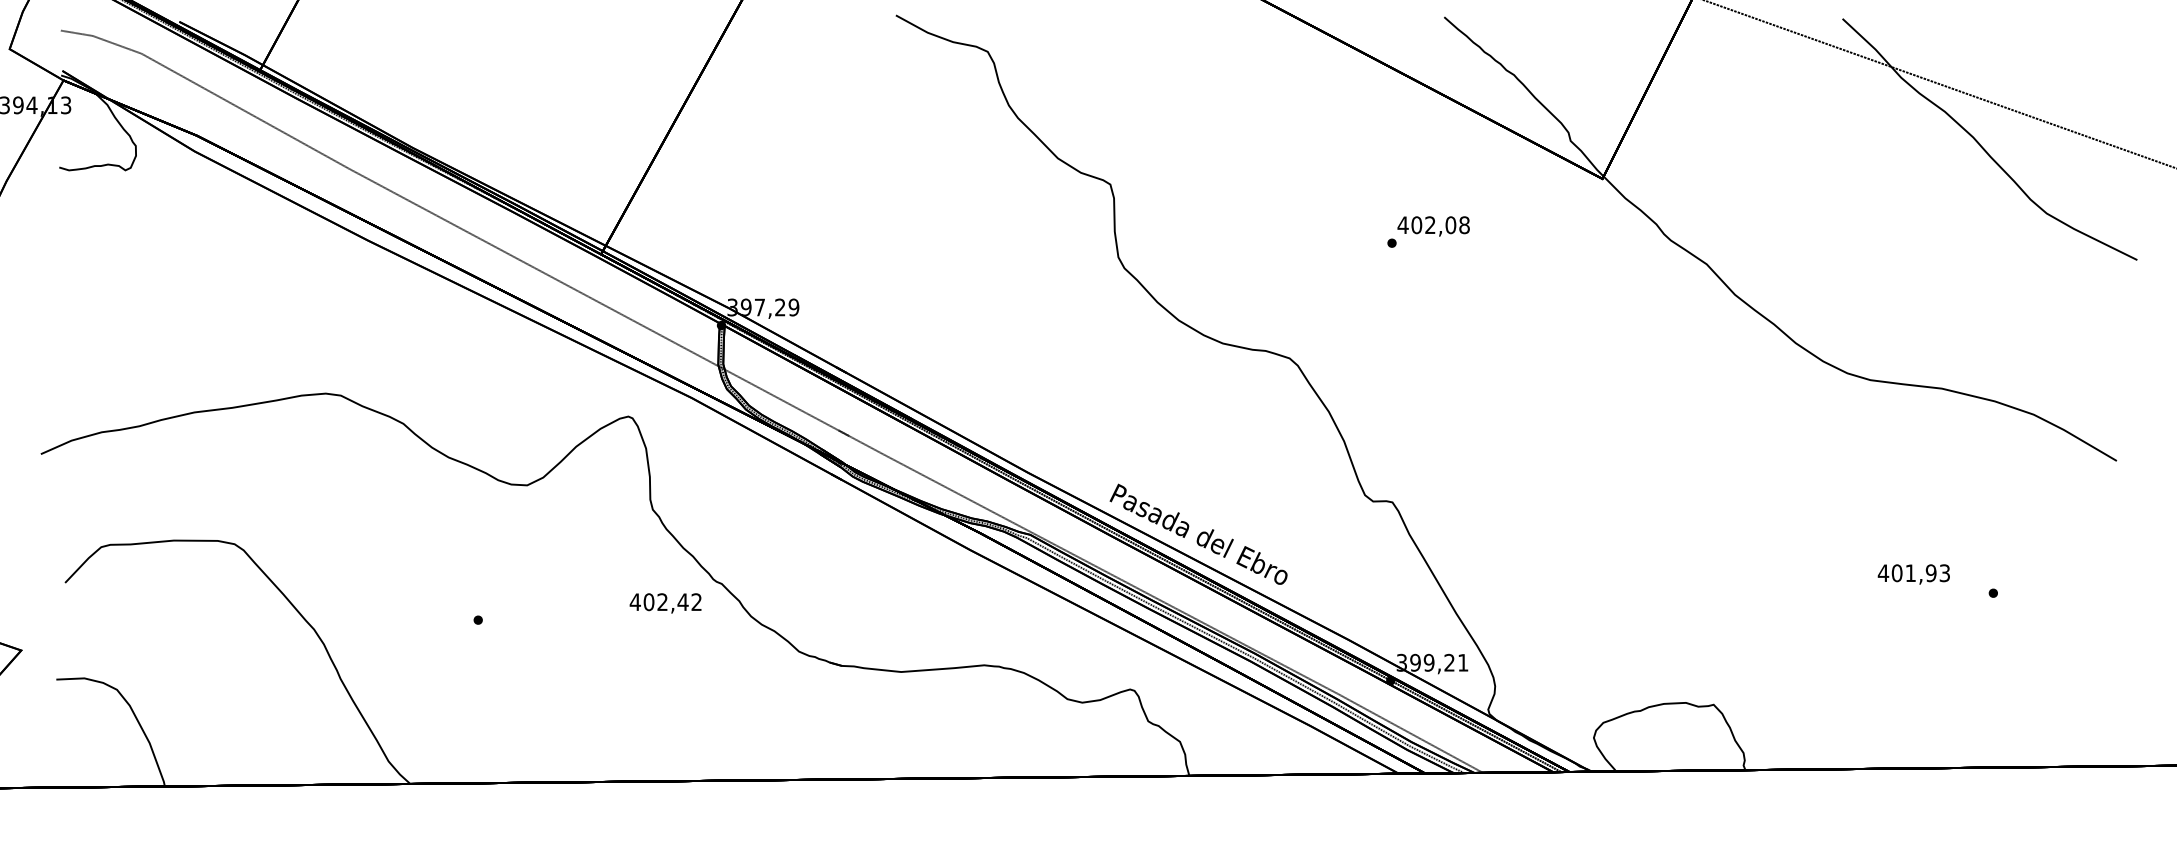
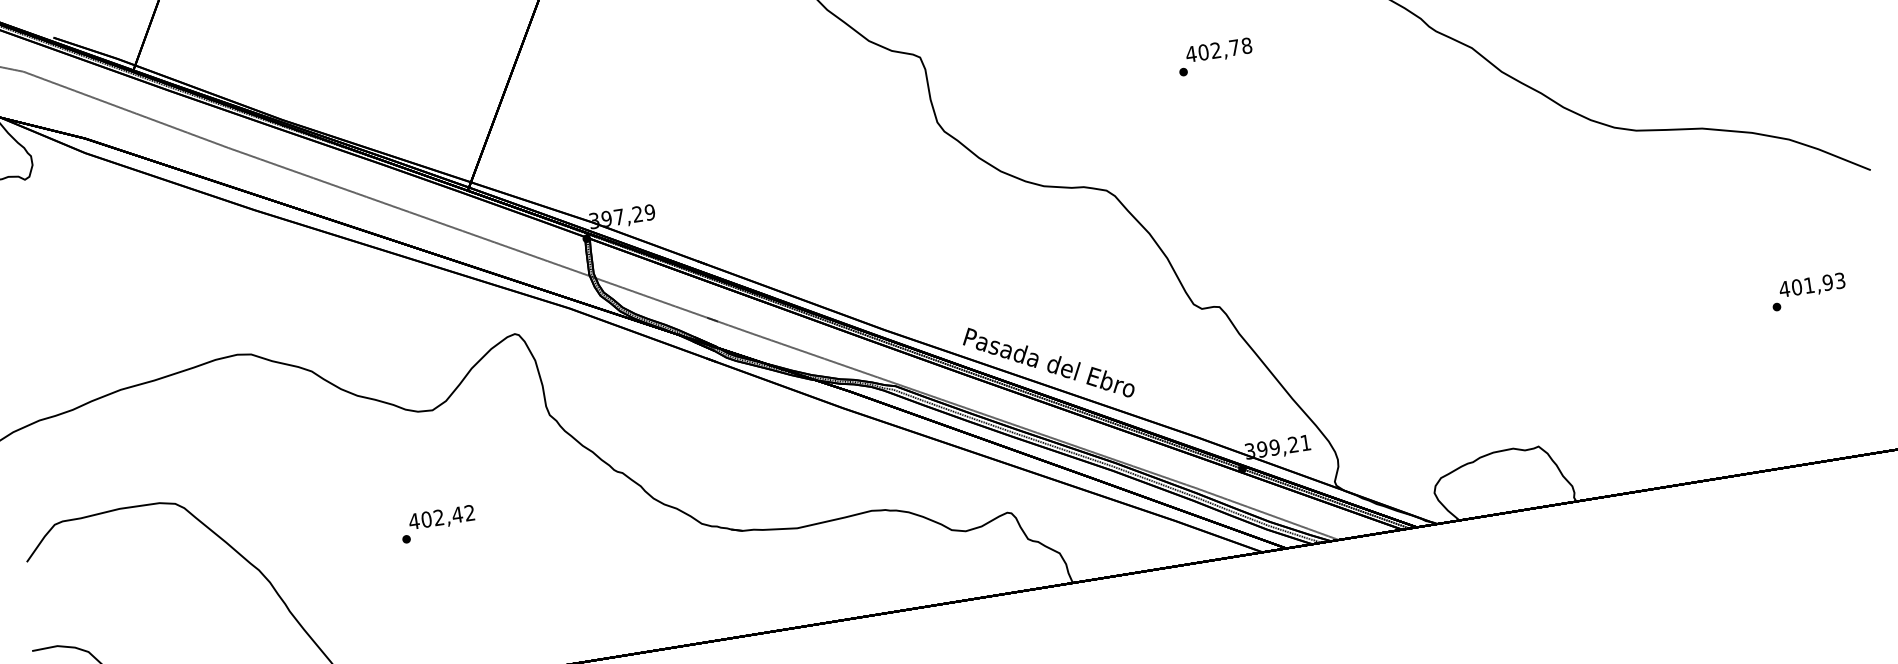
text: (1450, 225) -> (1234, 48), 402,08 -> 402,78
text: (1913, 574) -> (1811, 286), moved
text: (665, 603) -> (441, 518), moved

